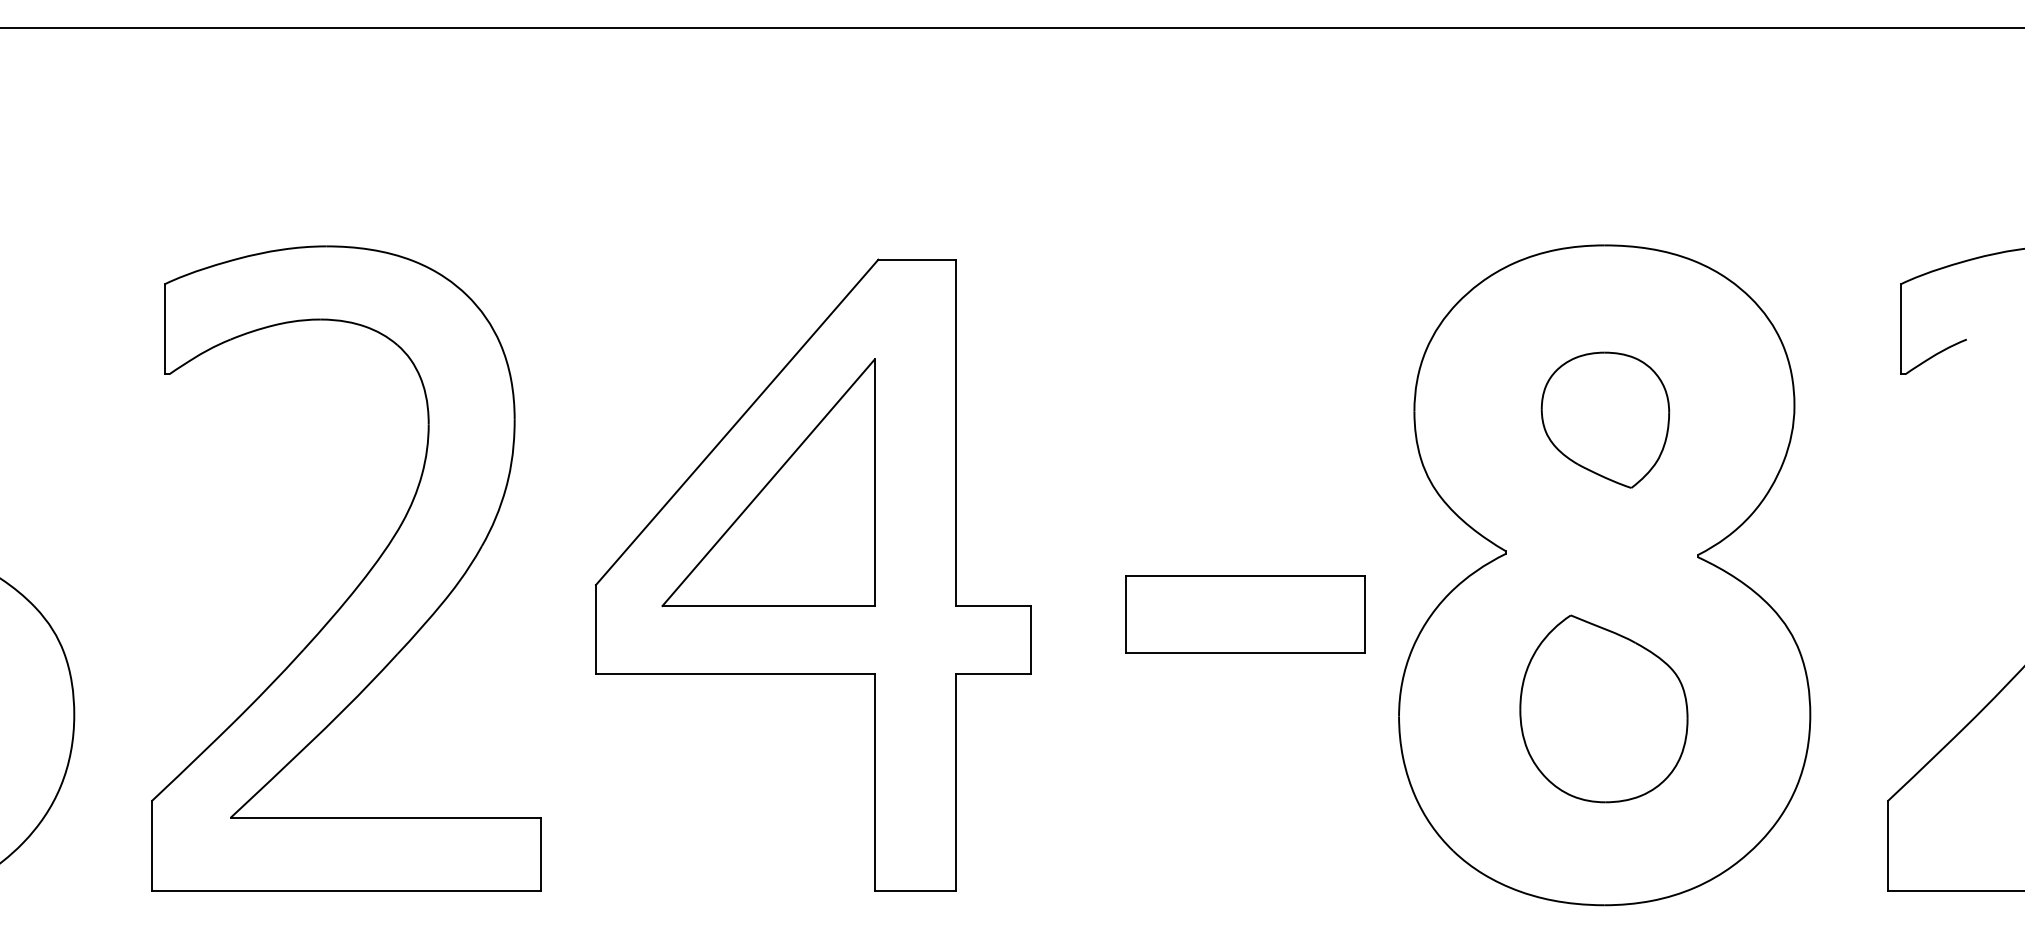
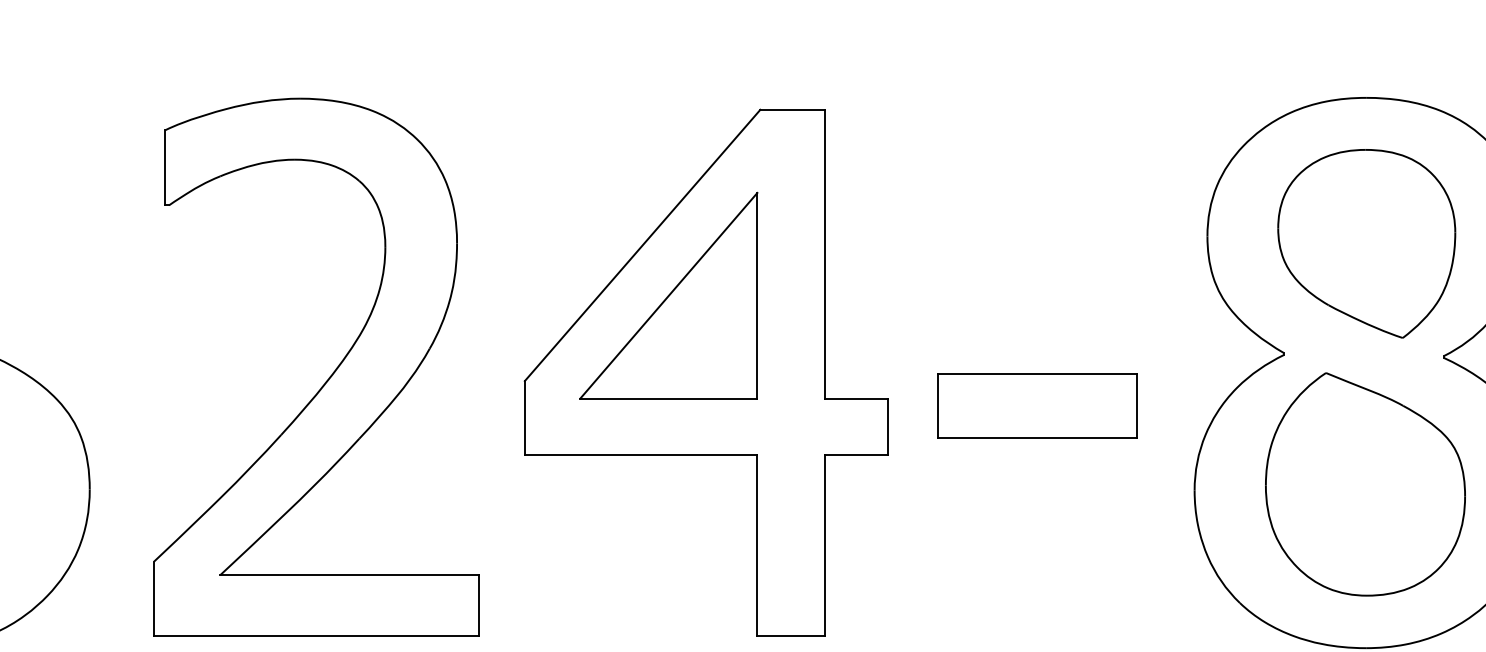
part: (1605, 419) -> (1366, 243), size x1.67
part: (1245, 614) -> (1037, 405), moved
part: (1603, 708) -> (1365, 484), size x1.43

